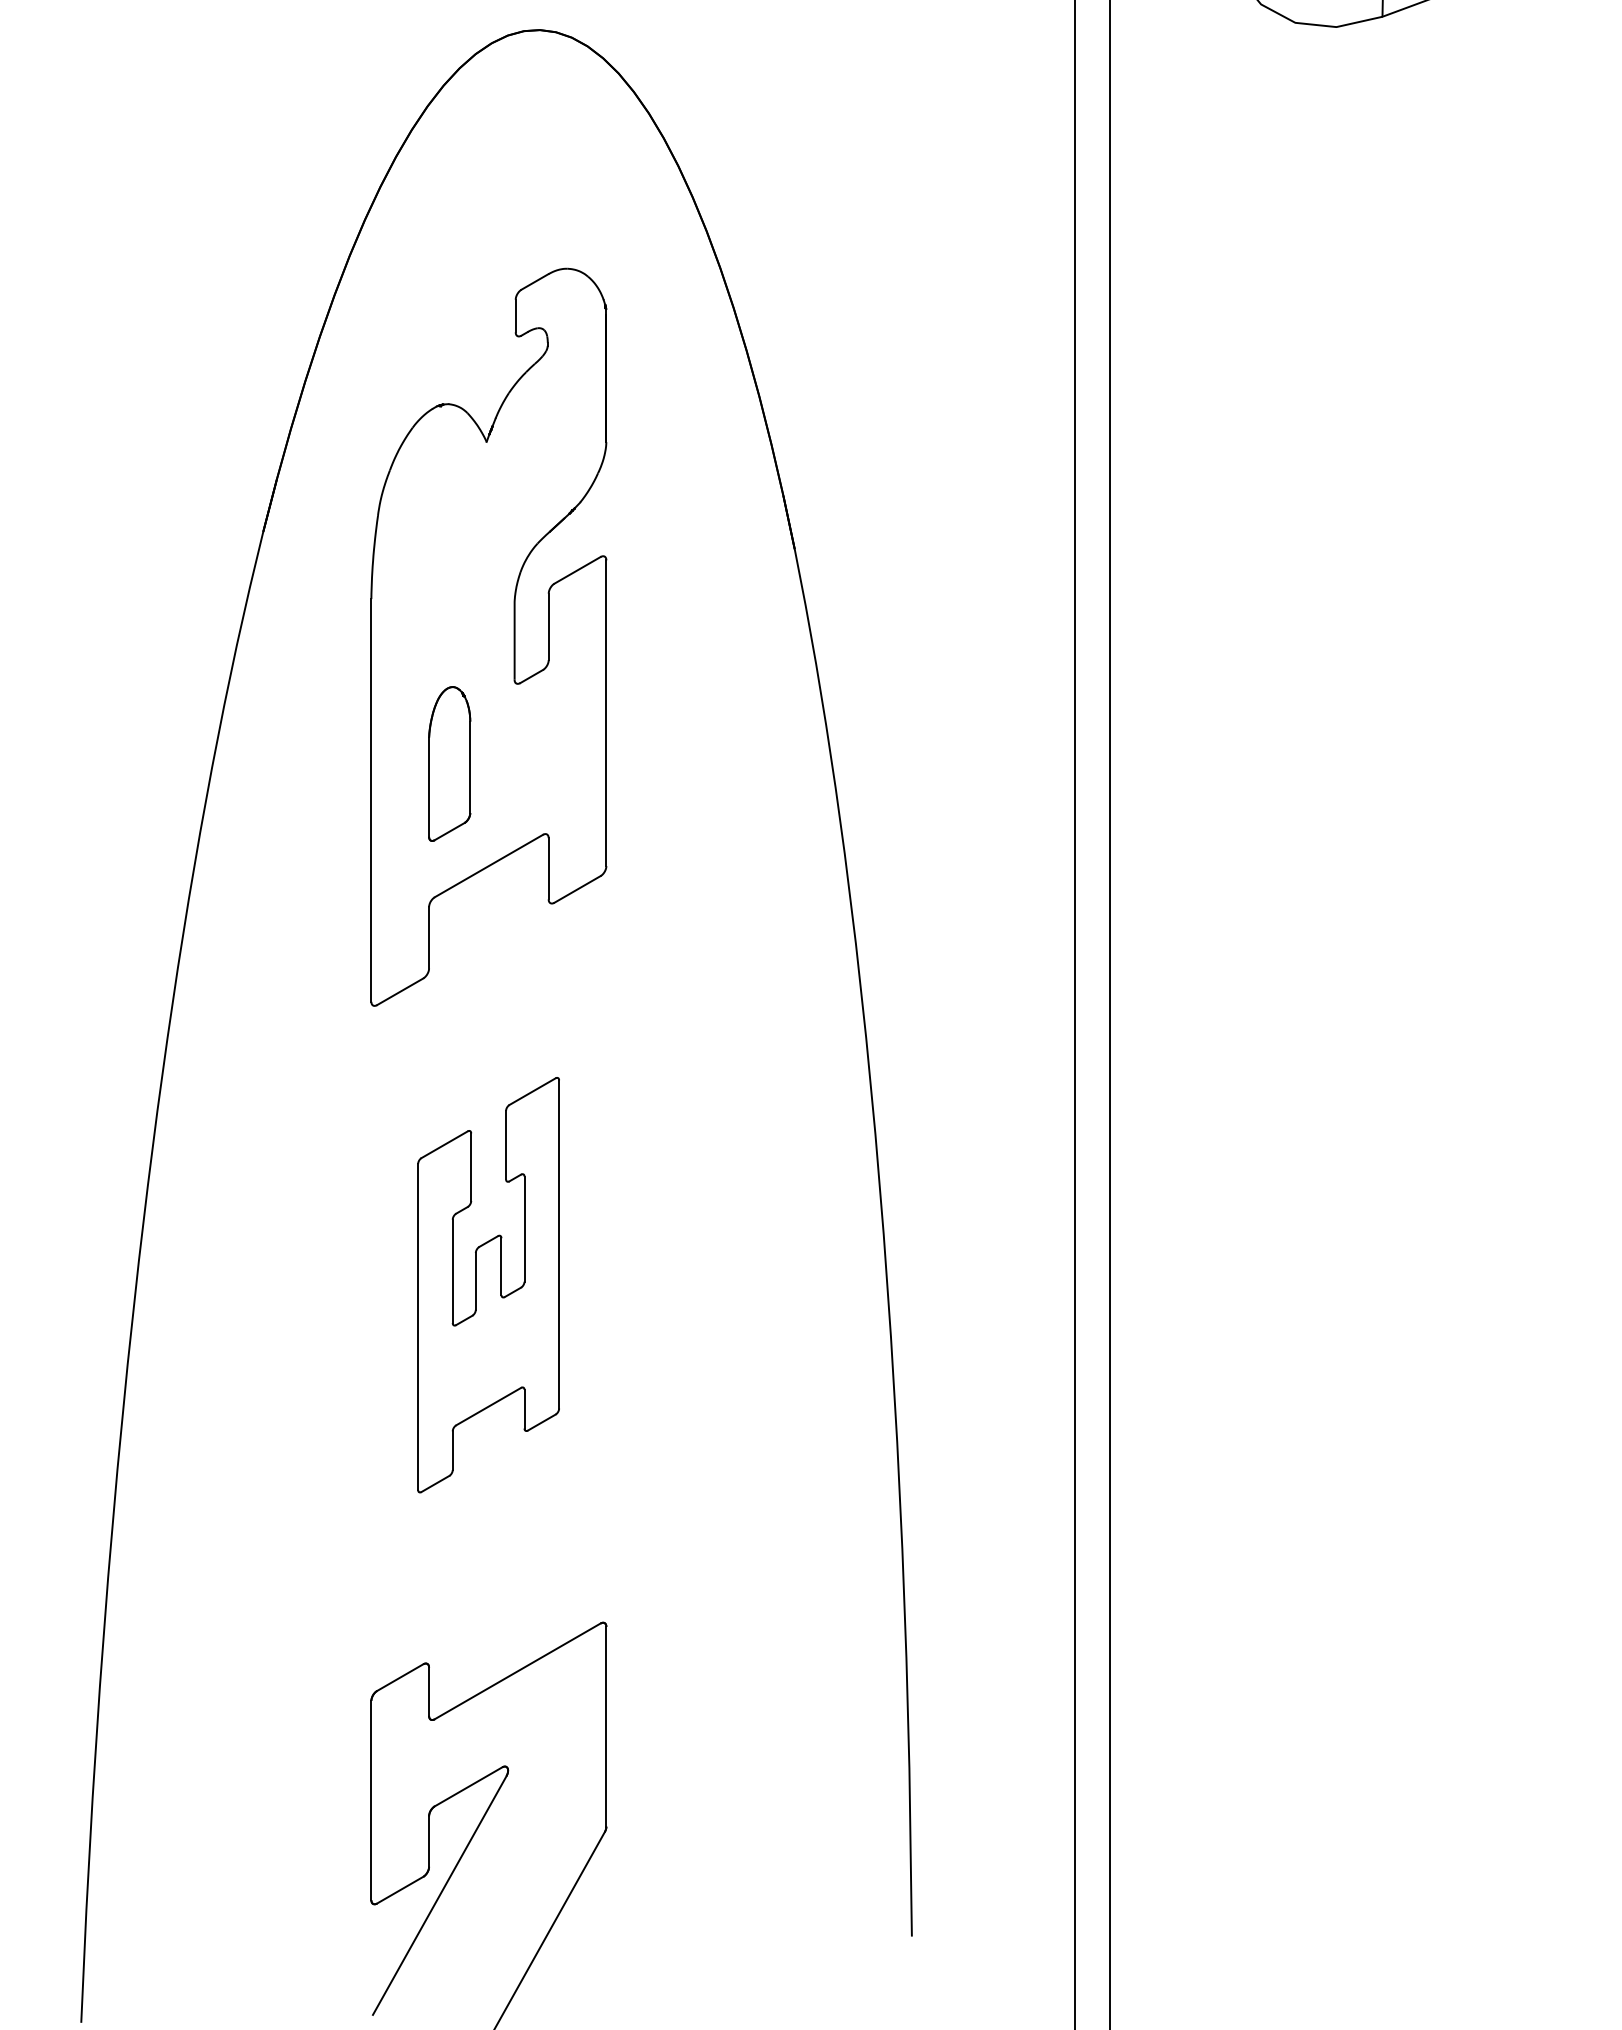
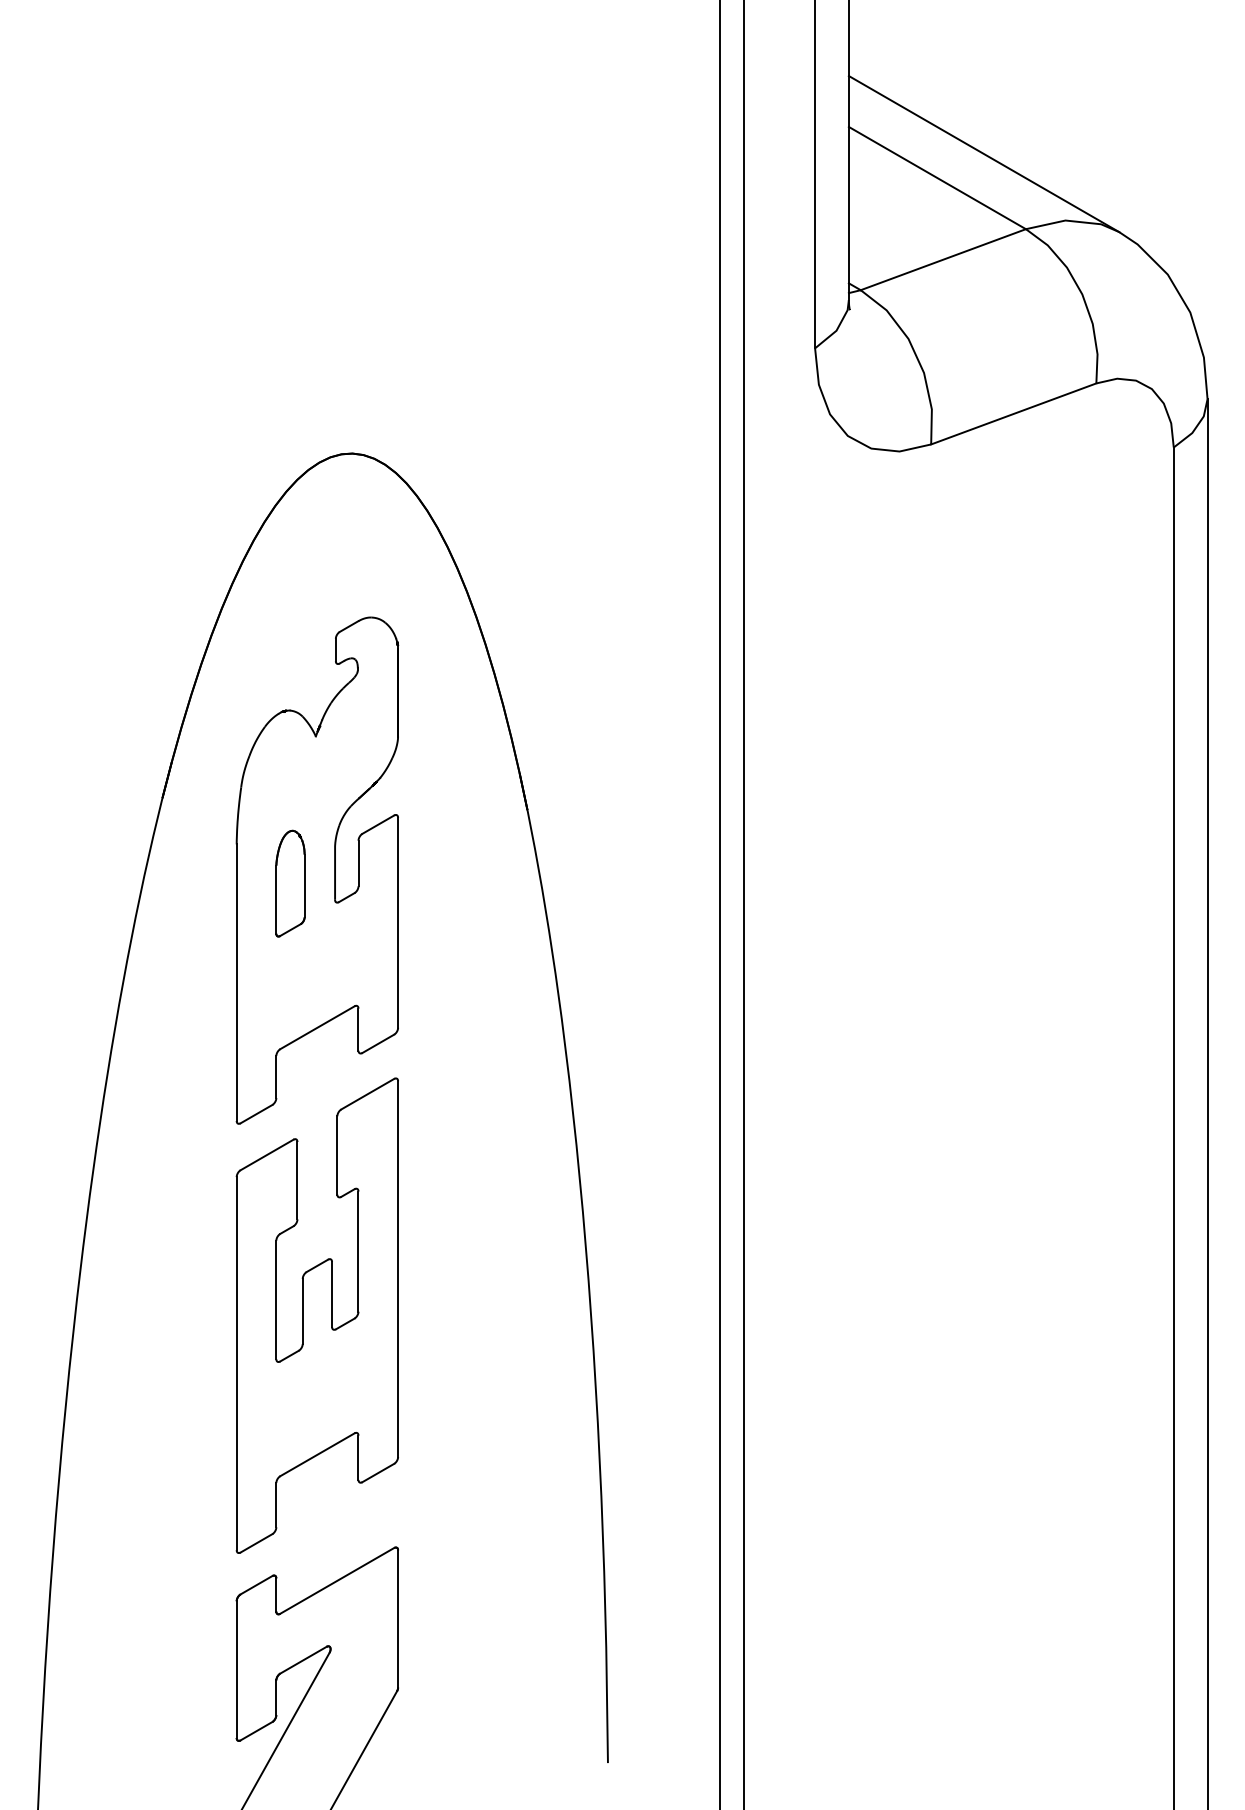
part: (449, 763) -> (290, 883), moved
part: (487, 1284) -> (316, 1315), size x1.67

